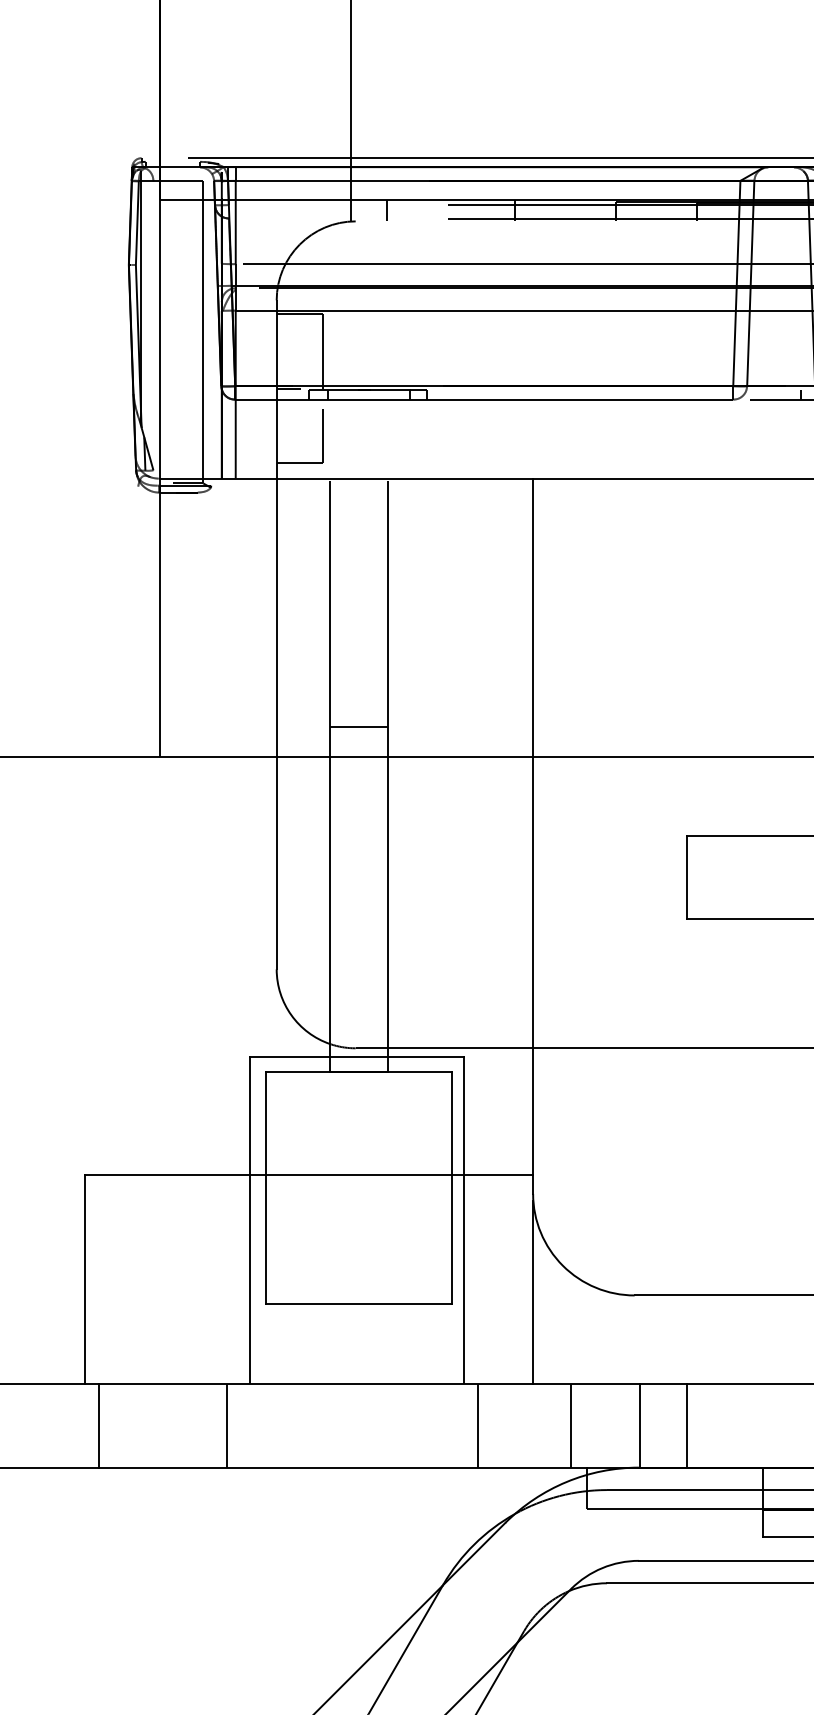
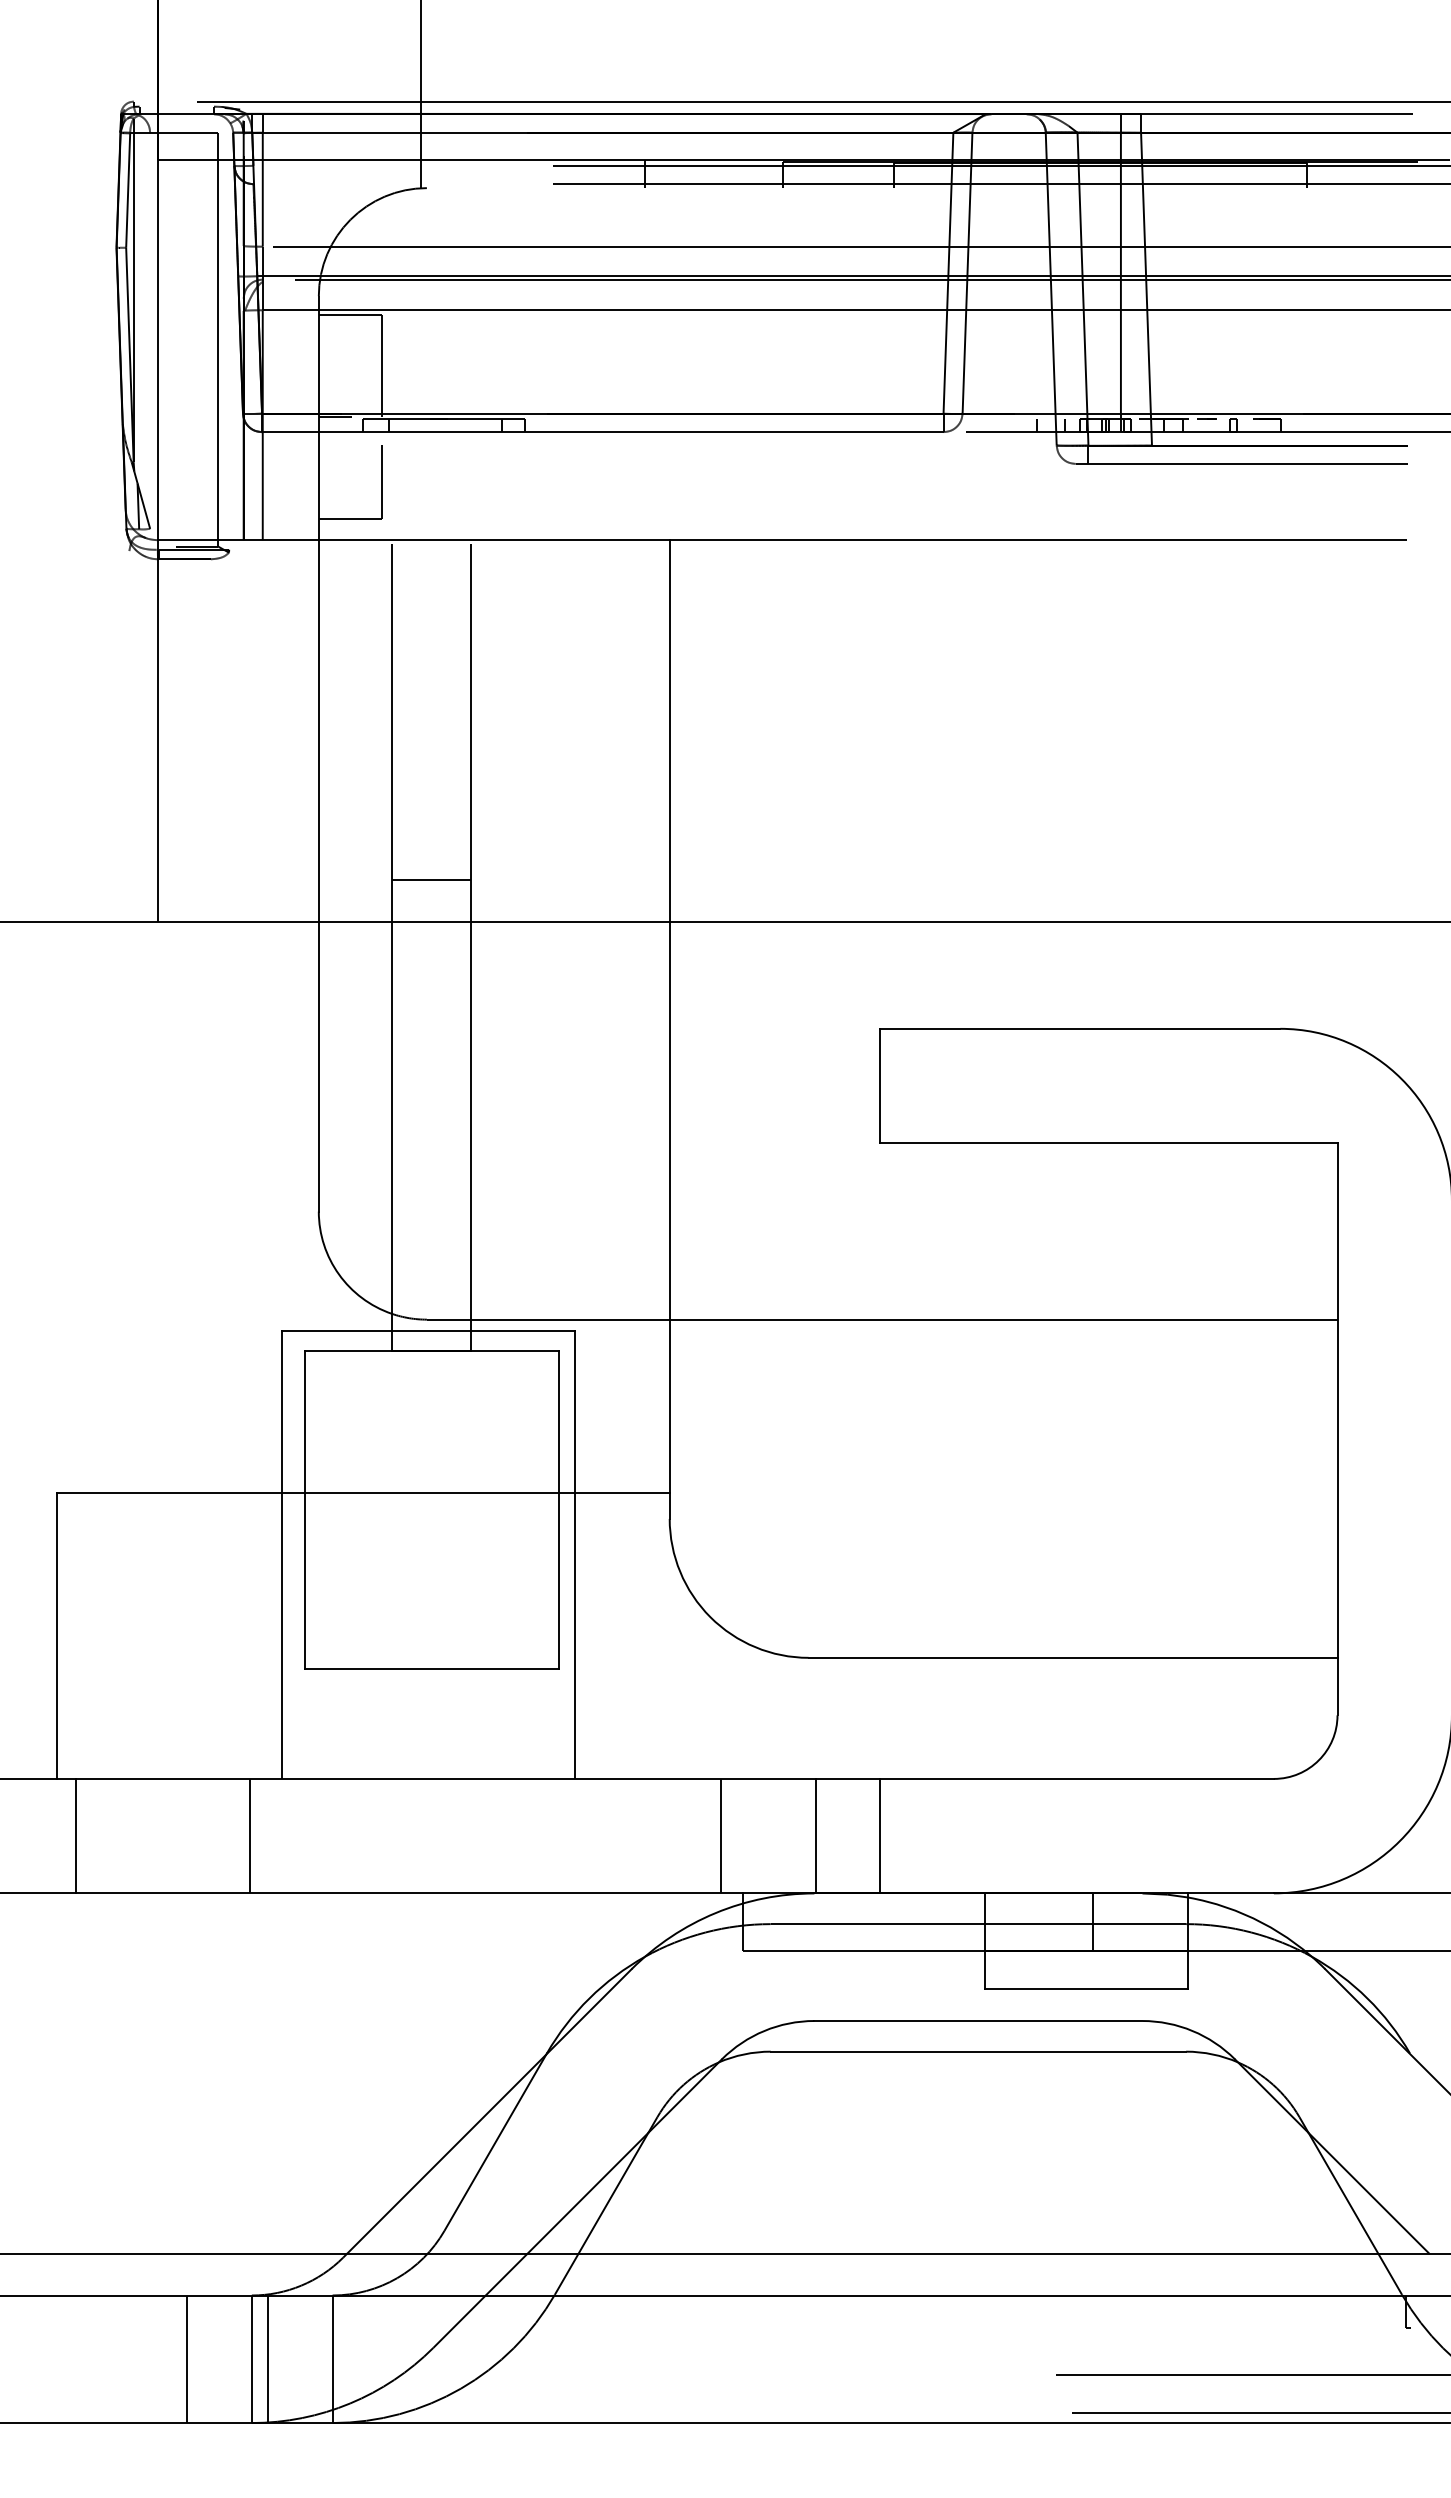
line: (386, 210) -> (469, 173), removed
line: (533, 1292) -> (670, 1653), removed
line: (477, 1425) -> (593, 1835), removed

